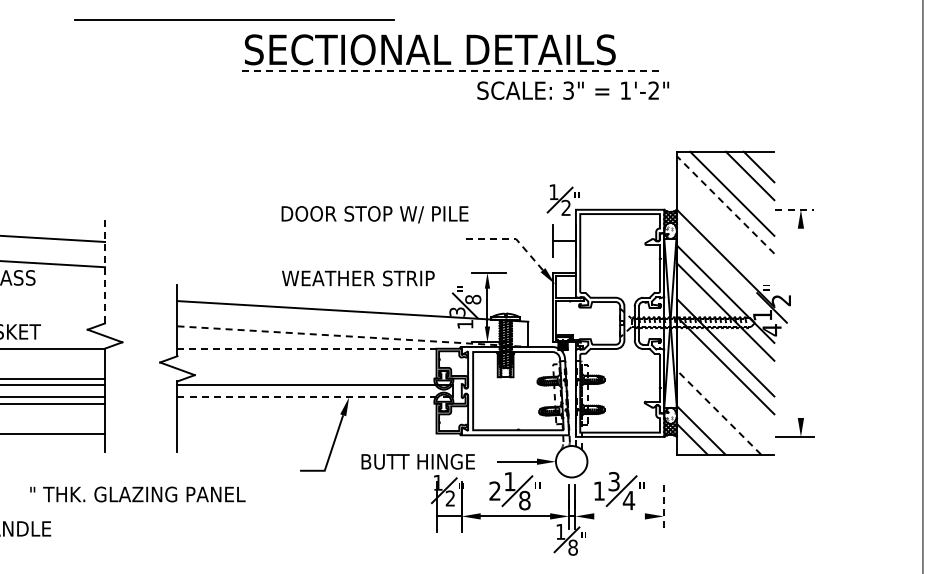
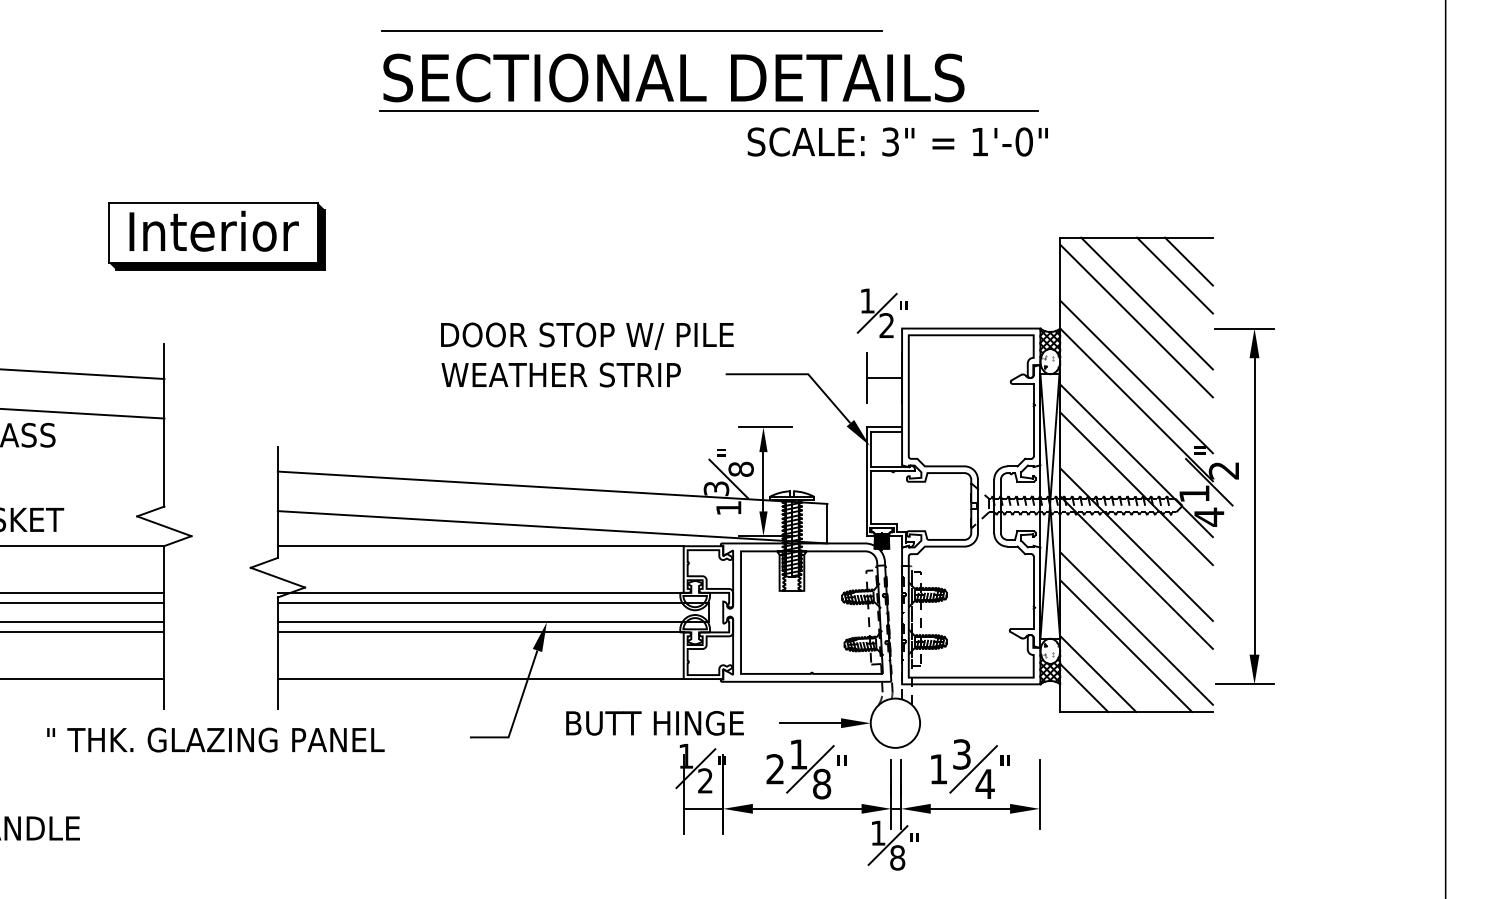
line: (234, 19) -> (631, 30), moved
line: (452, 70) -> (708, 110), dashed -> solid
text: (653, 90) -> (1023, 141), 1'-2" -> 1'-0"
part: (138, 150) -> (216, 235), added
line: (725, 204) -> (1136, 320), dashed -> solid
line: (795, 209) -> (1245, 328), dashed -> solid
line: (511, 238) -> (801, 373), dashed -> solid
line: (725, 240) -> (1136, 376), added
line: (105, 271) -> (165, 425), dashed -> solid
text: (358, 278) -> (561, 375), moved
line: (800, 322) -> (1253, 505), added
line: (352, 336) -> (552, 527), dashed -> solid
line: (307, 348) -> (481, 545), dashed -> solid
line: (306, 378) -> (479, 592), added
line: (315, 397) -> (494, 622), dashed -> solid
line: (725, 400) -> (1136, 627), added
line: (306, 403) -> (479, 631), added
line: (719, 412) -> (1126, 646), dashed -> solid
line: (306, 433) -> (479, 678), added
text: (137, 494) -> (215, 740), moved
line: (663, 507) -> (1039, 794), dashed -> solid
line: (619, 516) -> (970, 809), added

